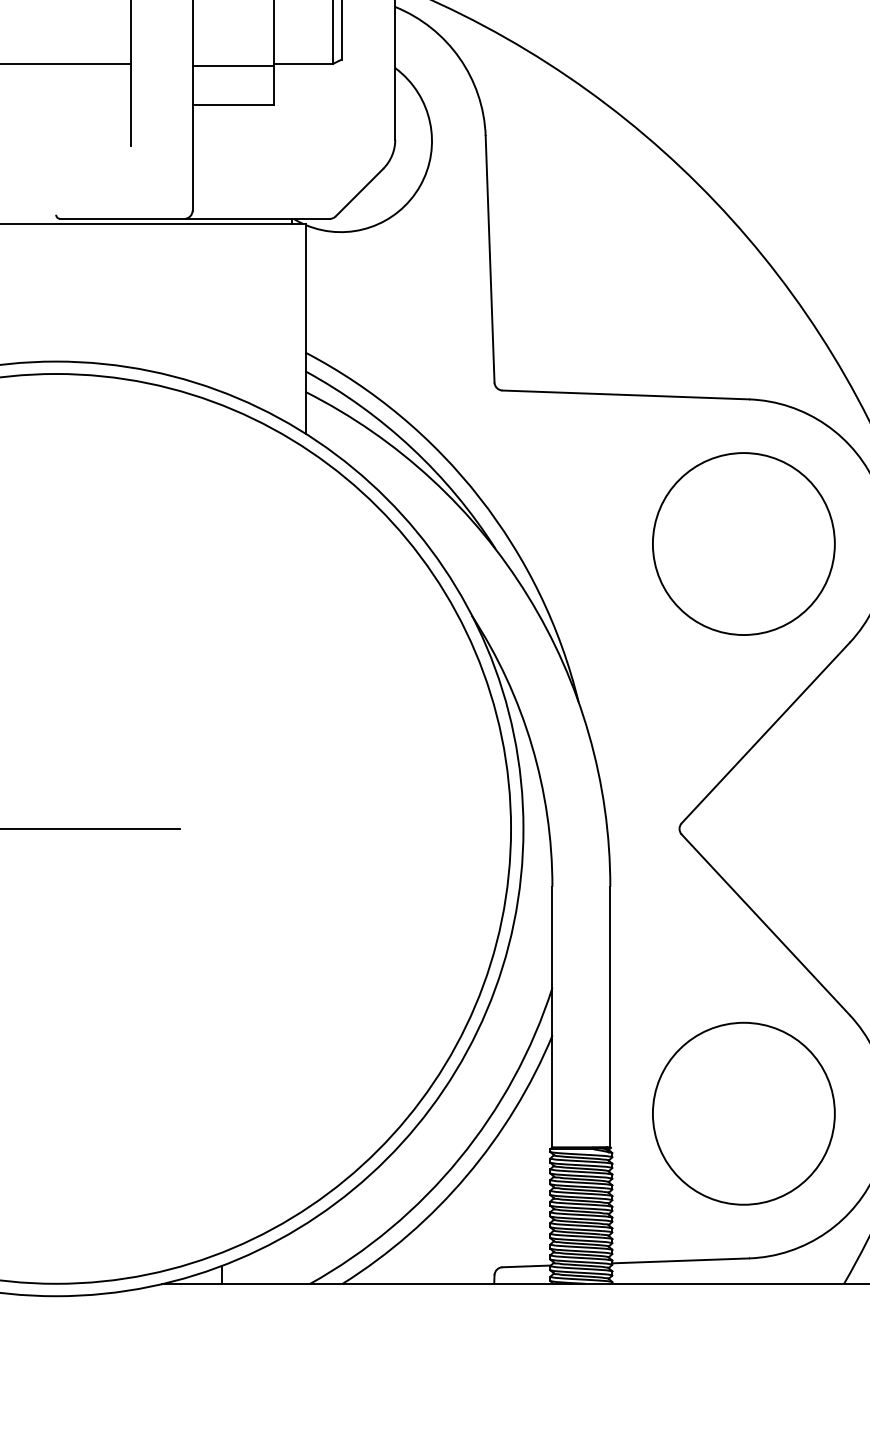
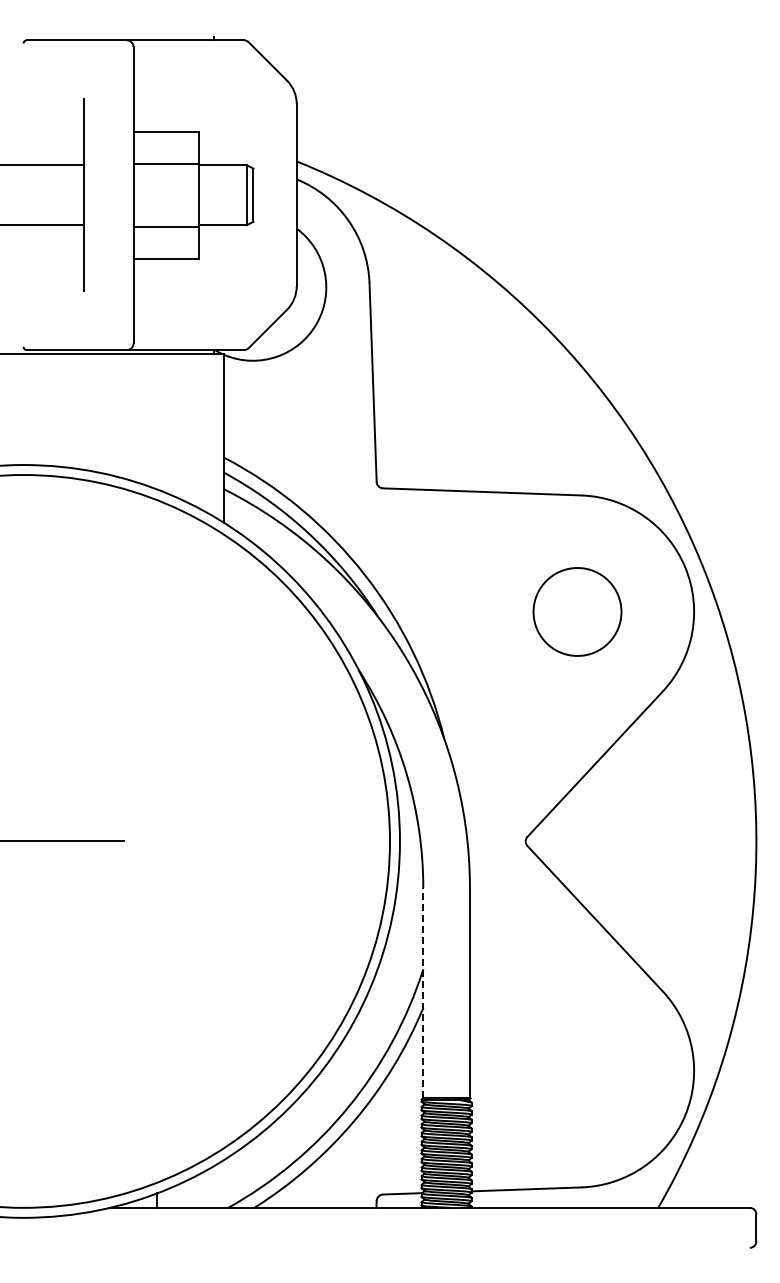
circle: (743, 543) -> (577, 611), size x0.6
line: (552, 1017) -> (423, 993), solid -> dashed
circle: (743, 1113) -> (577, 1070), removed

